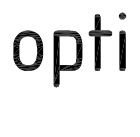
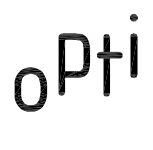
part: (99, 42) -> (108, 65), moved
part: (28, 50) -> (31, 89), moved

